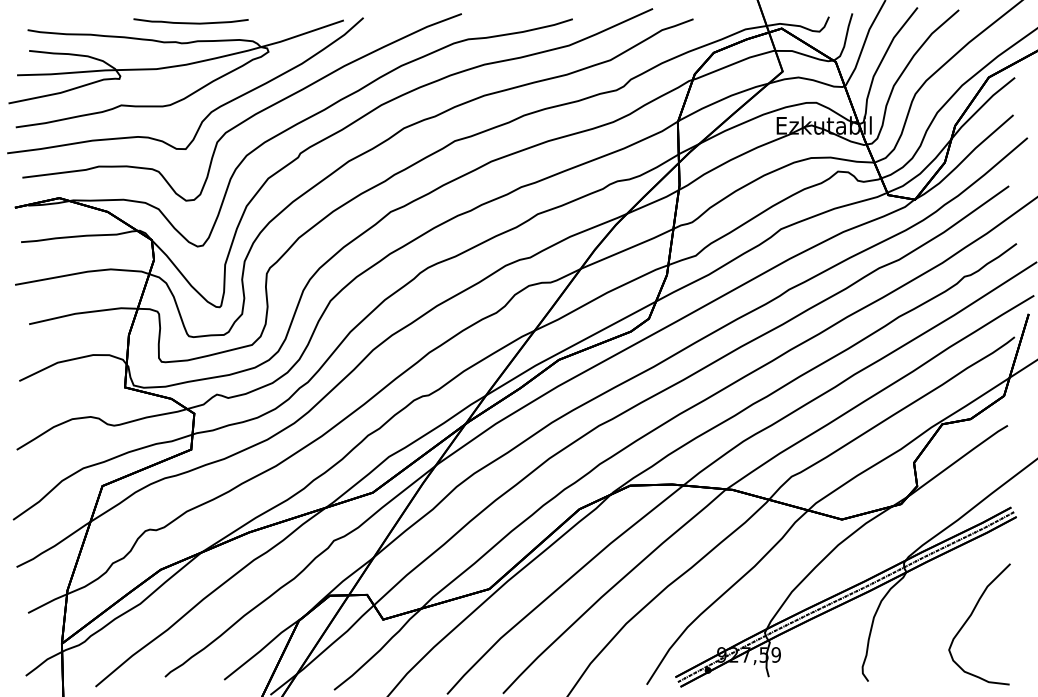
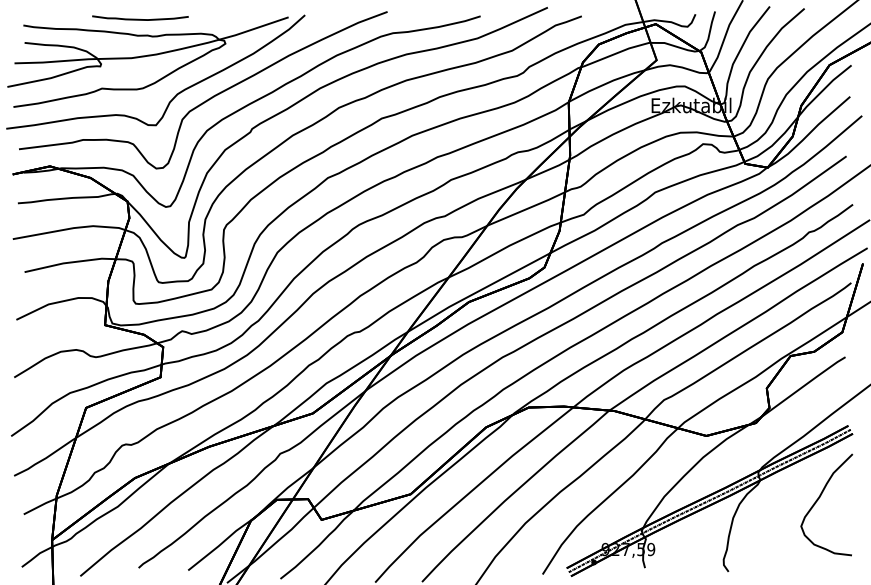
curve: (189, 21) -> (139, 18), moved
curve: (969, 619) -> (818, 500), moved

